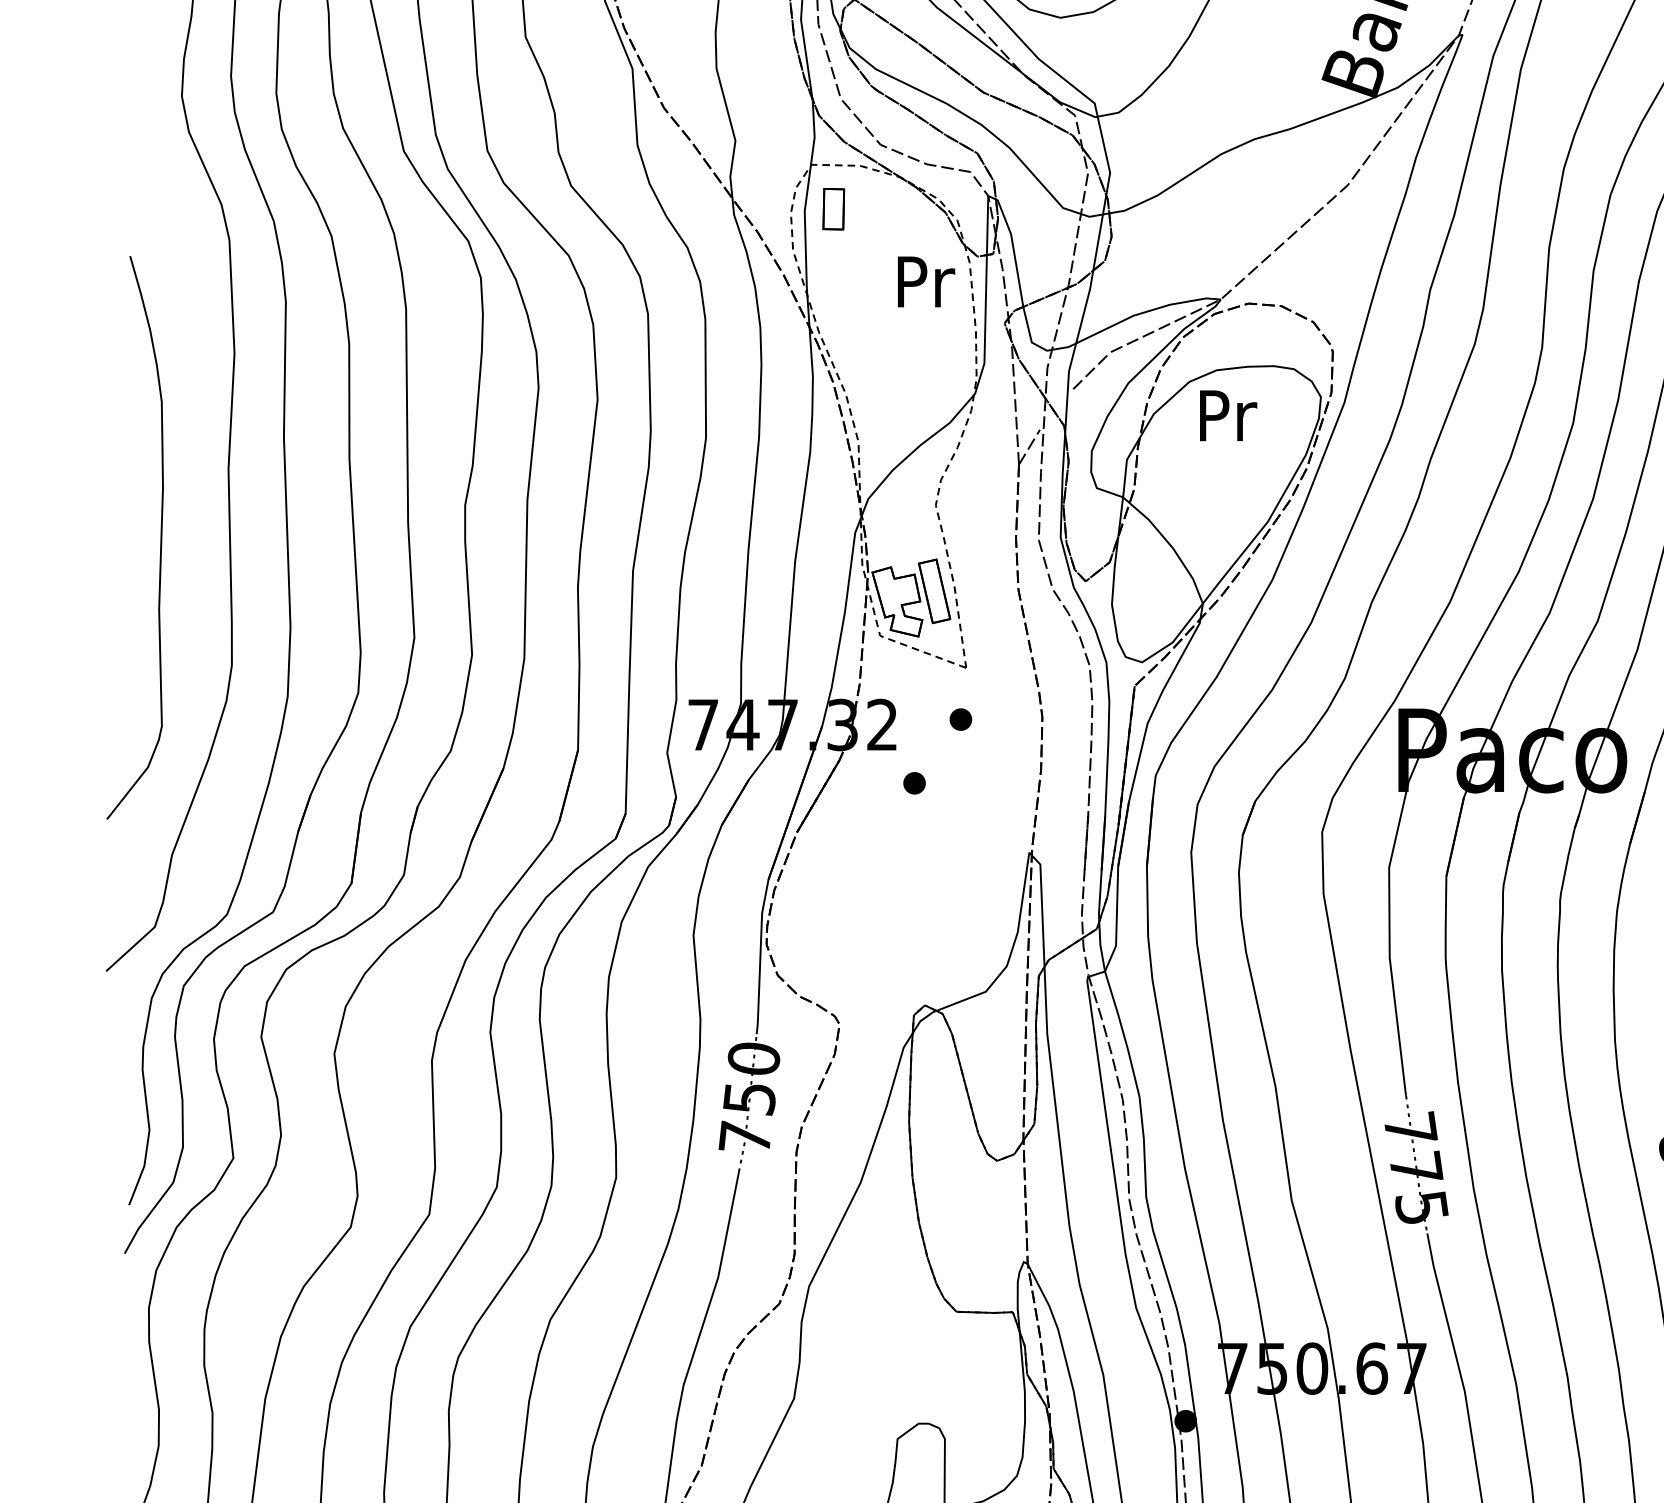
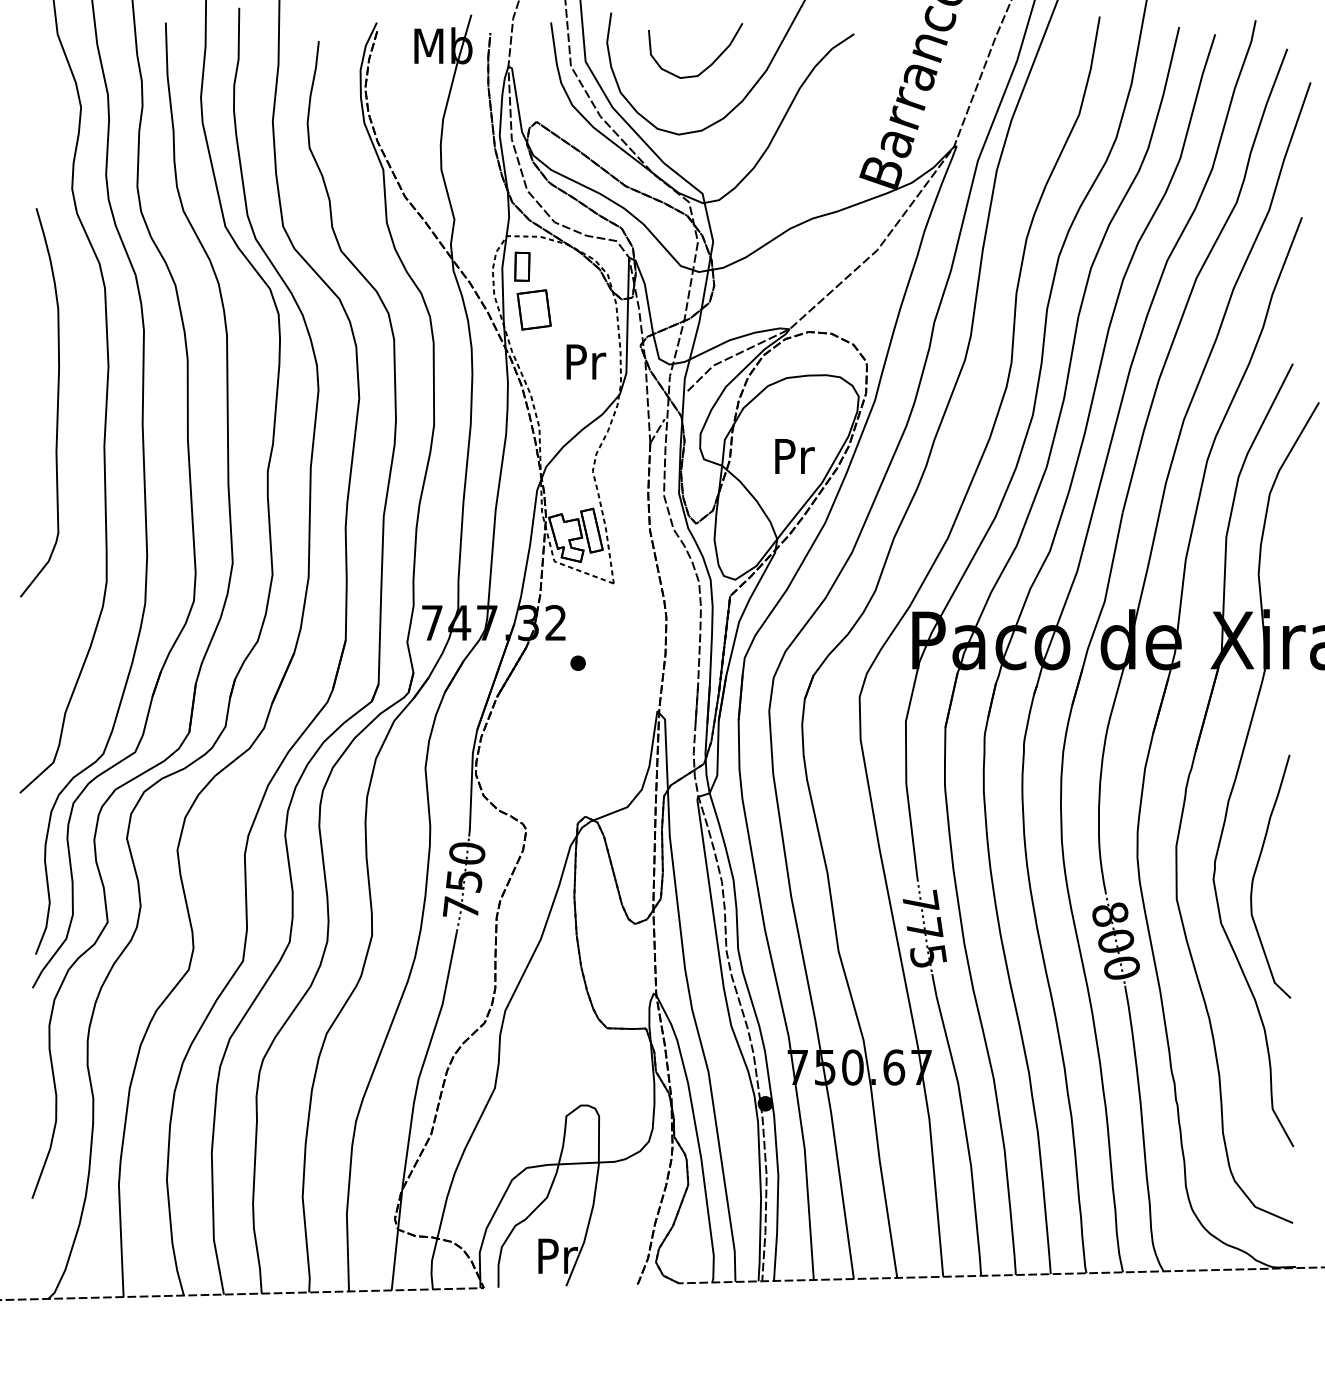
part: (849, 271) -> (533, 309), added
text: (926, 281) -> (586, 361), moved
text: (1227, 415) -> (794, 456), moved
curve: (160, 537) -> (57, 402), moved
part: (959, 718) -> (609, 618), removed

